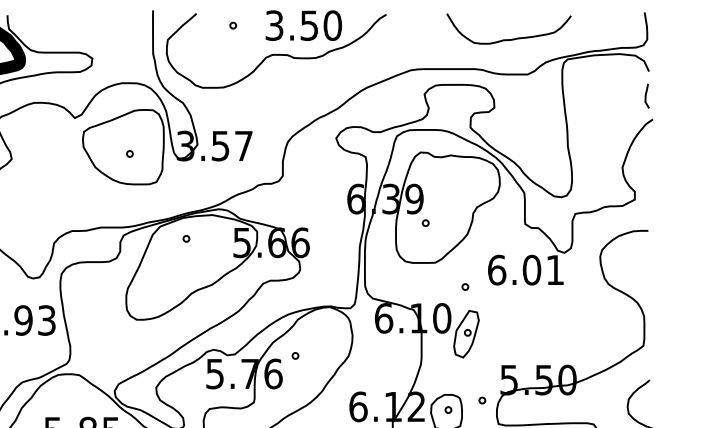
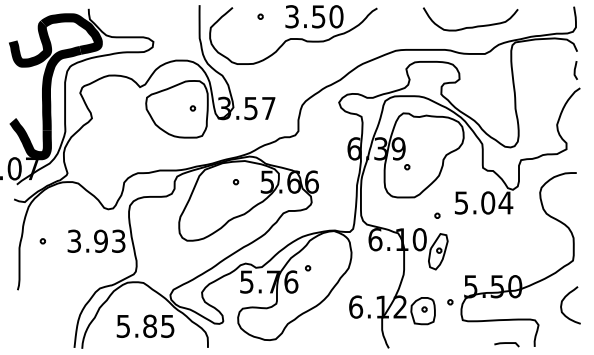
part: (129, 153) -> (192, 108), moved
part: (185, 239) -> (235, 182), moved
text: (525, 269) -> (483, 202), 6.01 -> 5.04

